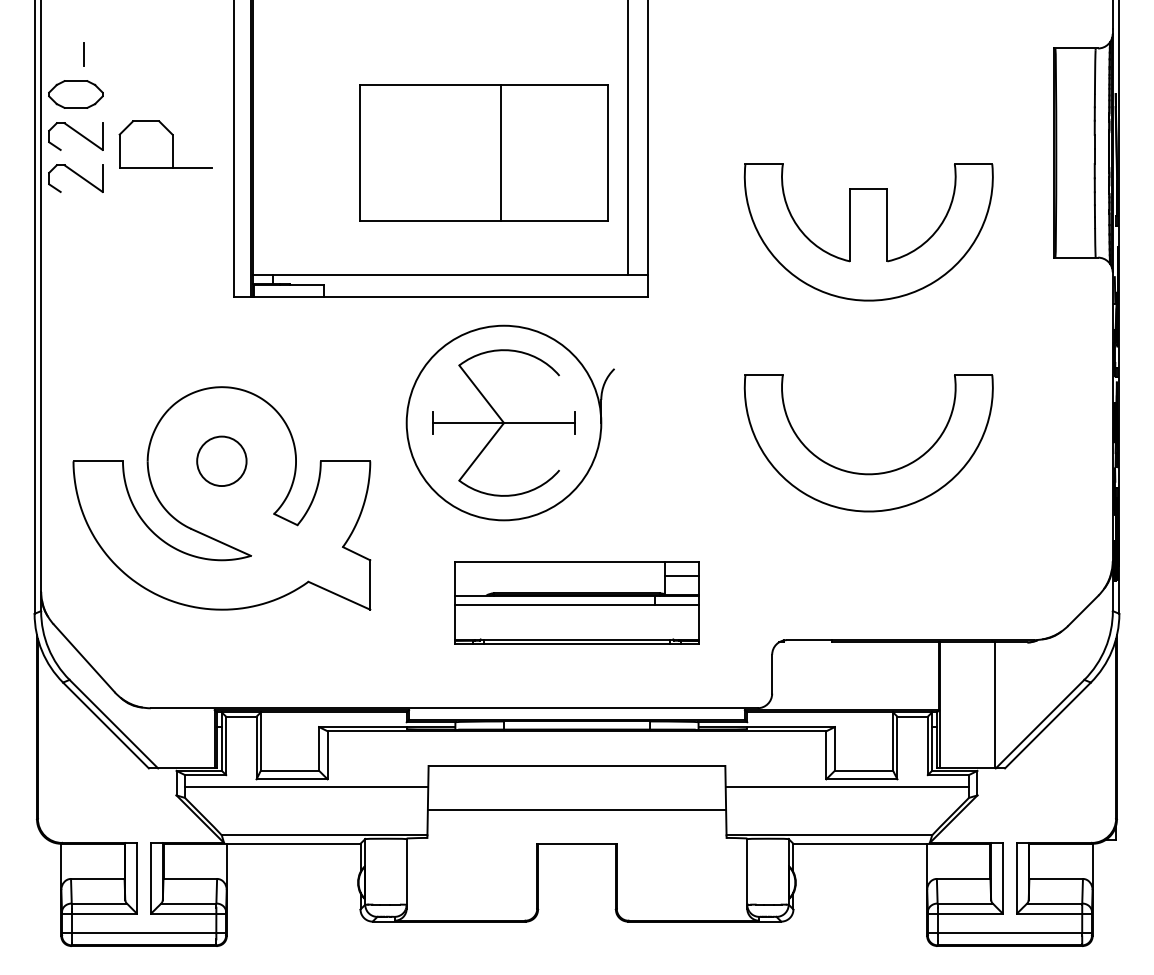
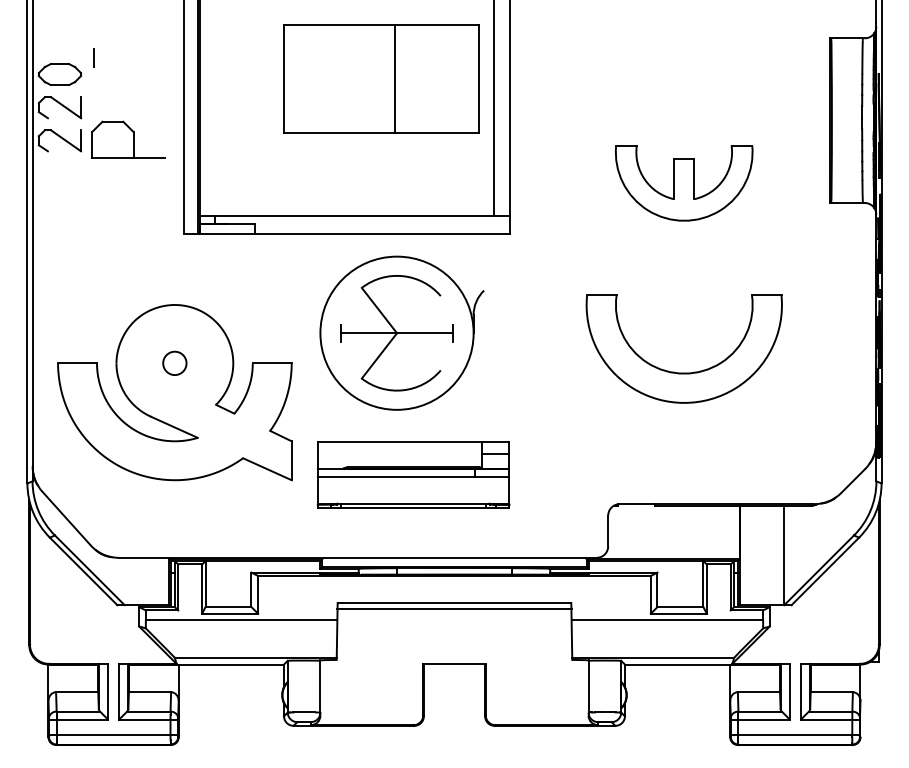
line: (83, 54) -> (93, 58), moved
part: (165, 144) -> (128, 139), moved
part: (483, 152) -> (380, 78), moved
part: (868, 232) -> (684, 183), size x0.7
circle: (221, 461) -> (174, 363), size x0.6
part: (576, 602) -> (413, 474), moved
line: (576, 809) -> (454, 609), moved

